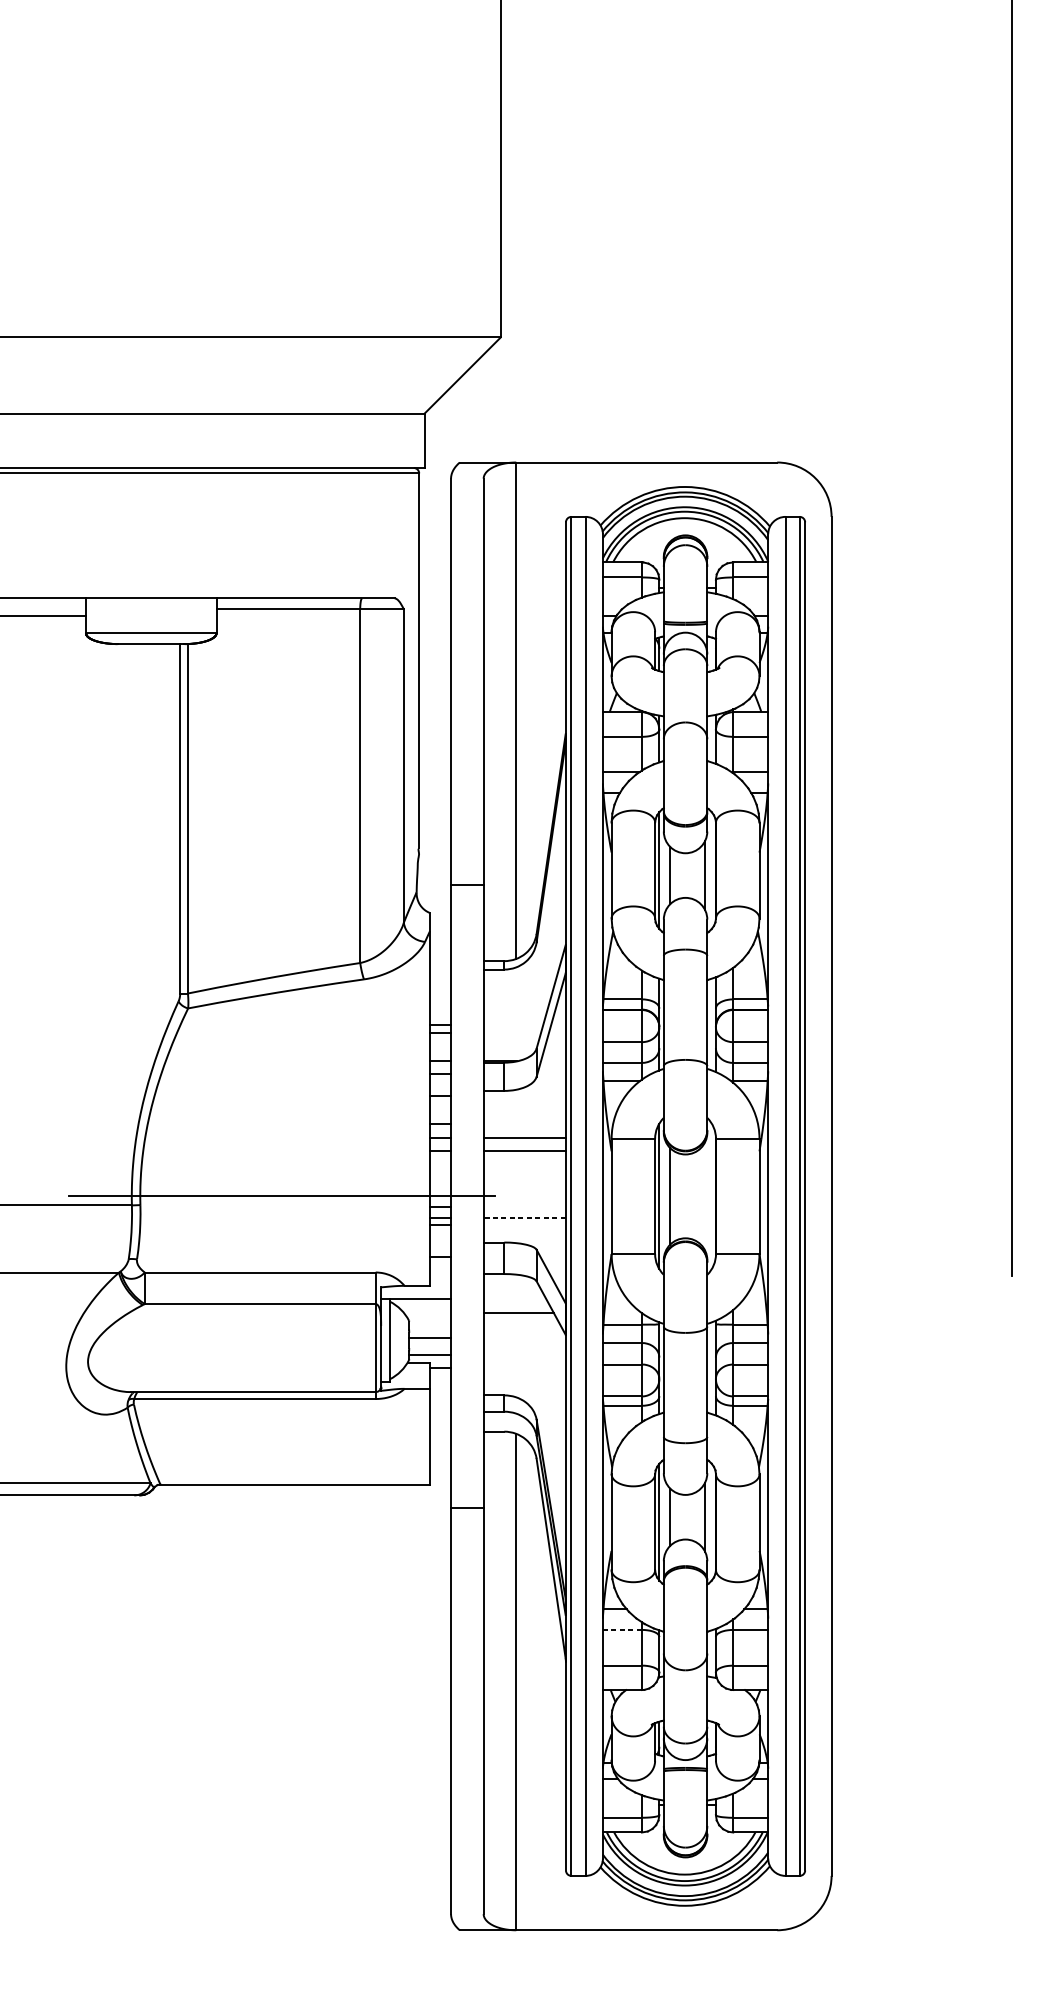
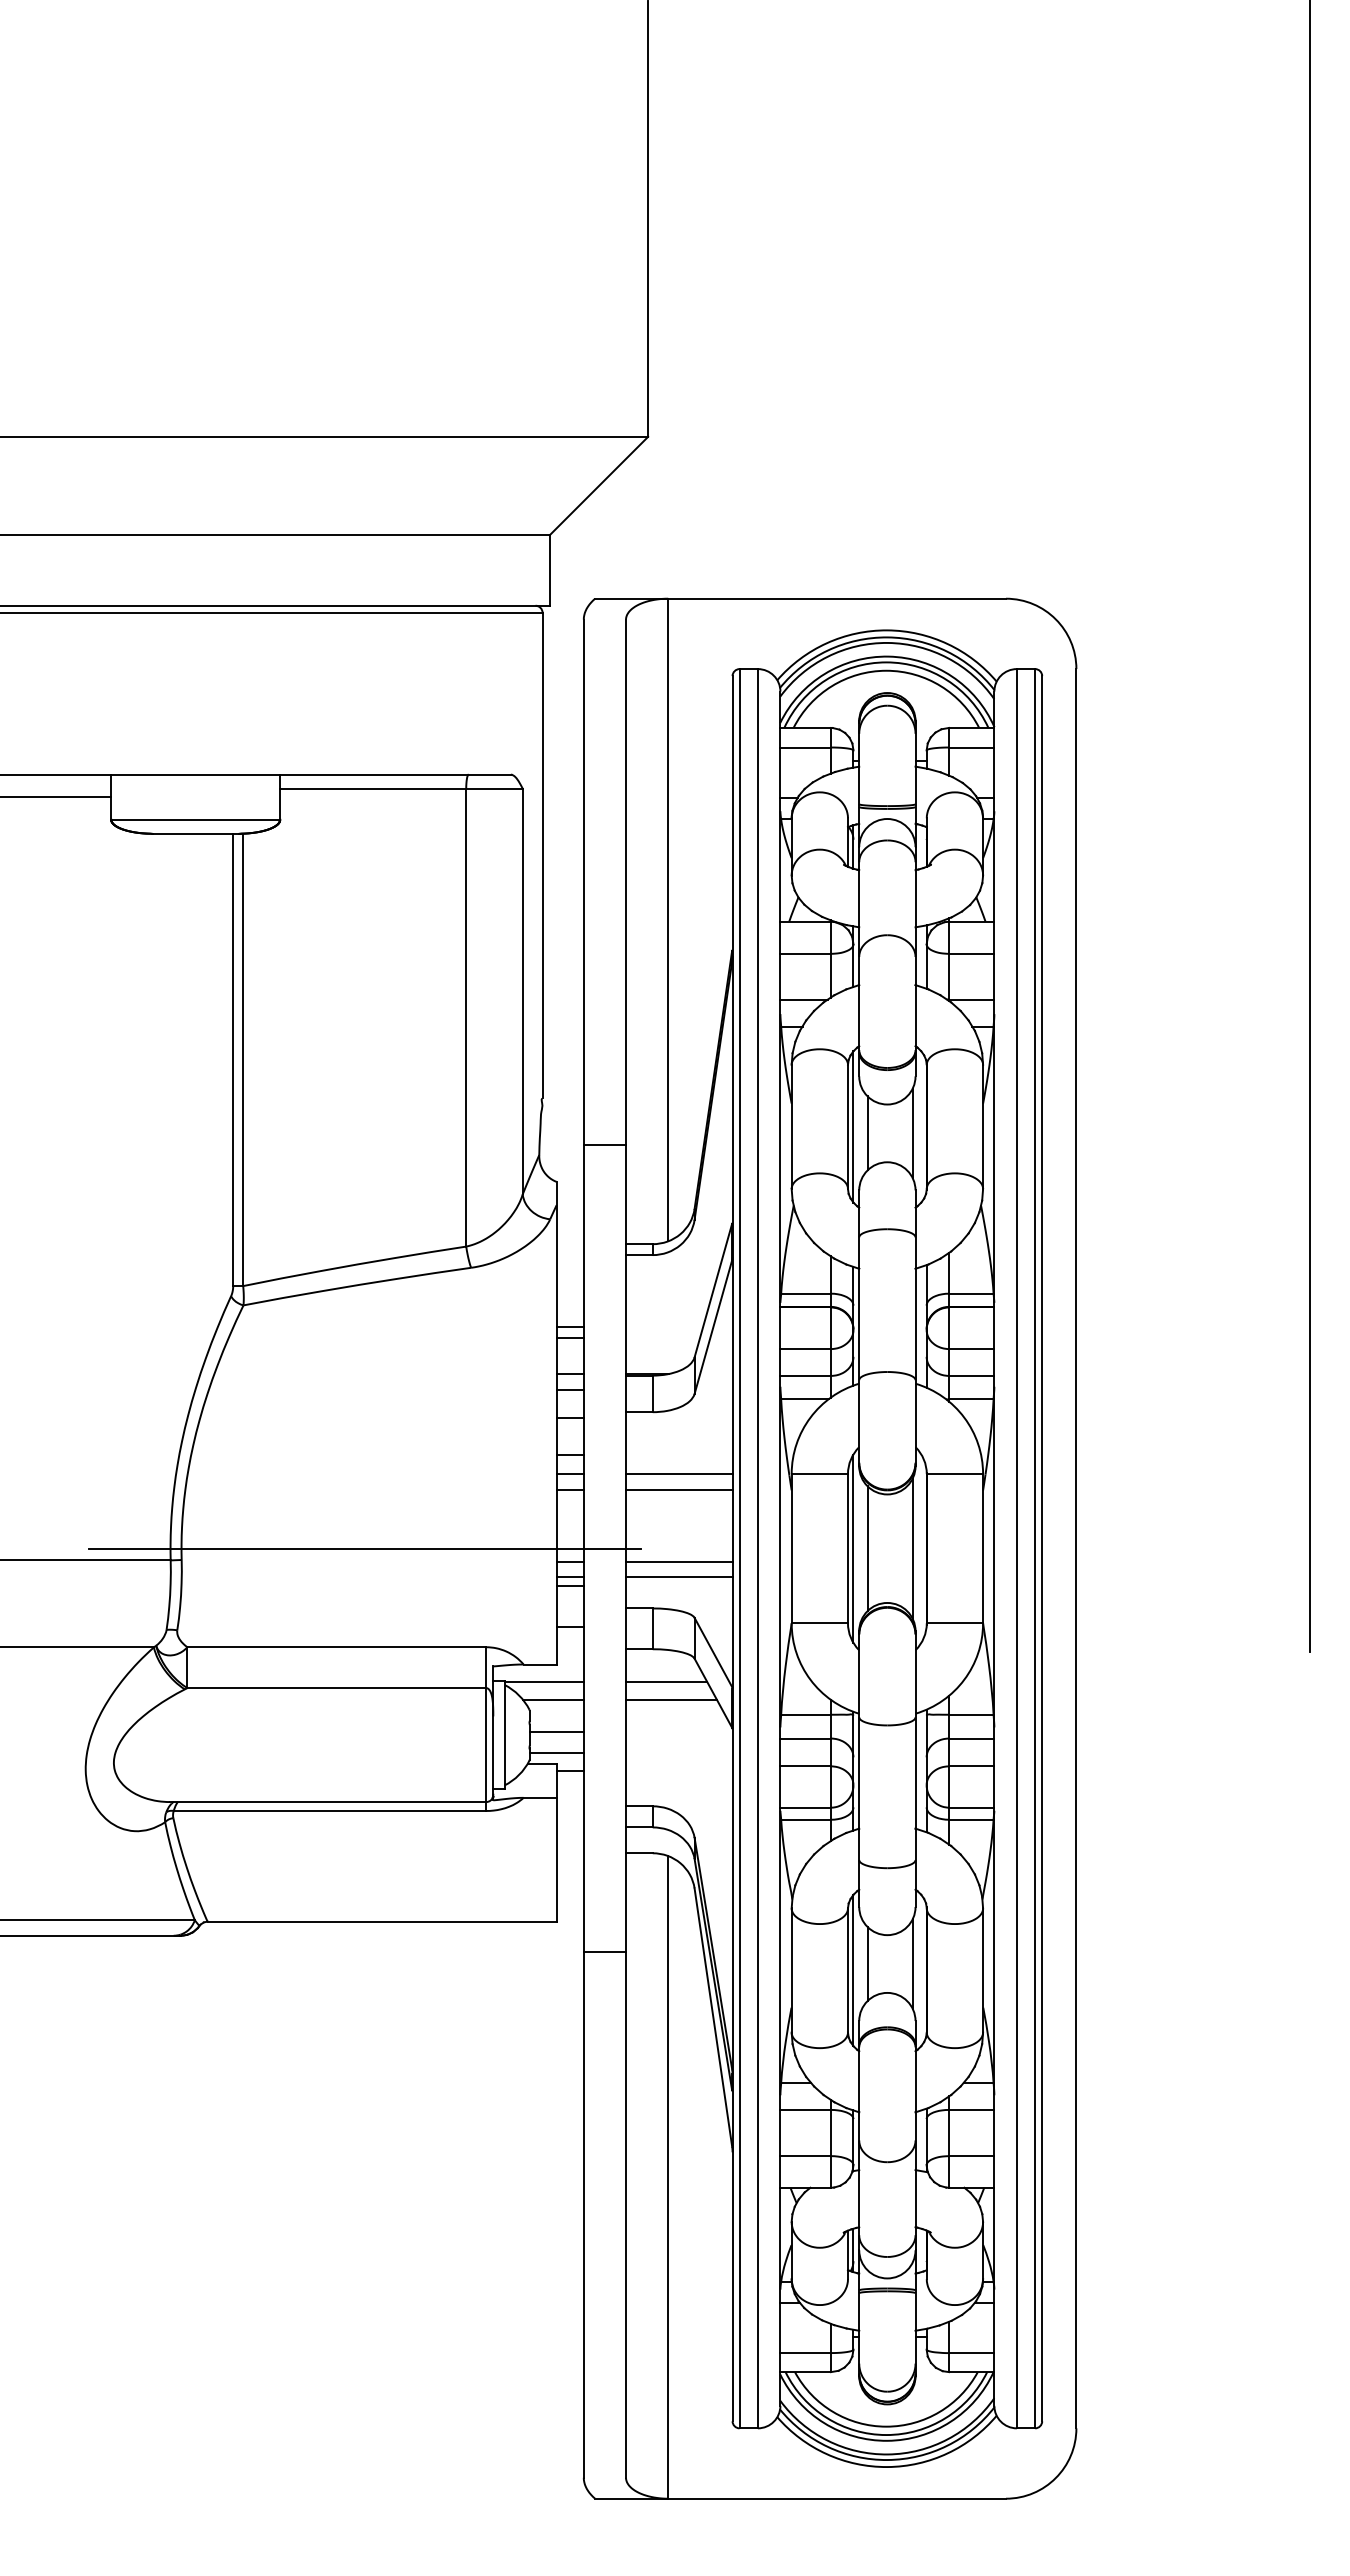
line: (704, 1196) -> (912, 1548), added
line: (524, 1207) -> (679, 1562), added
line: (524, 1217) -> (678, 1576), dashed -> solid
line: (514, 1299) -> (666, 1682), added
line: (426, 1312) -> (552, 1699), added
line: (622, 1629) -> (805, 2109), dashed -> solid

